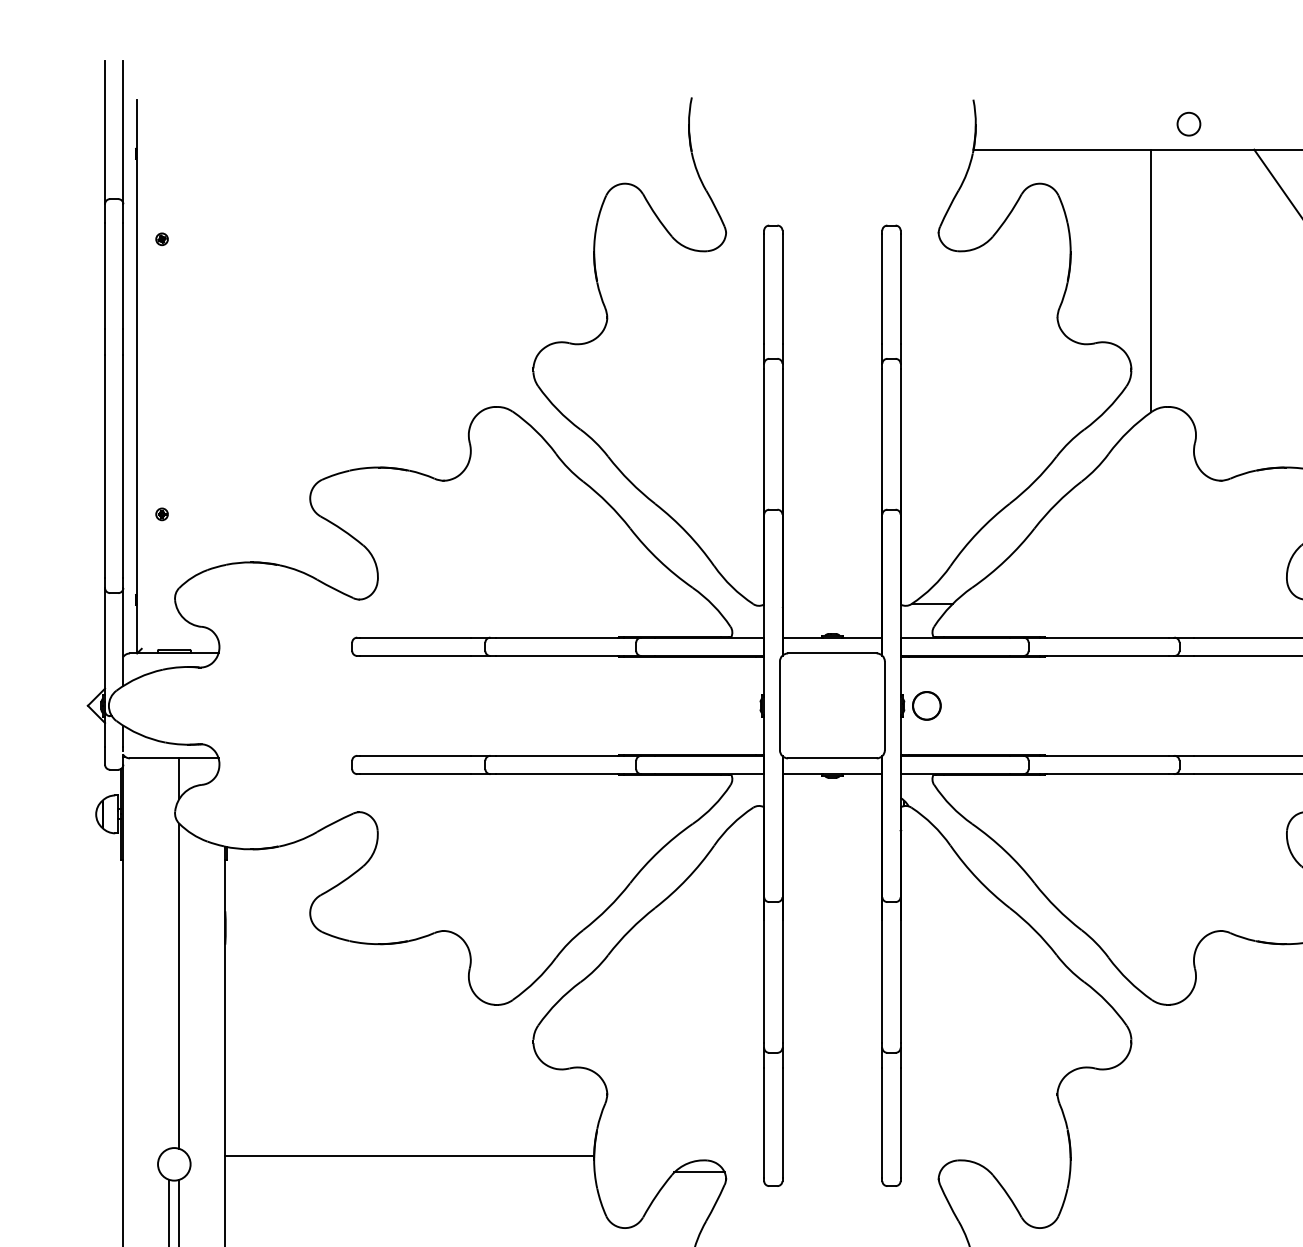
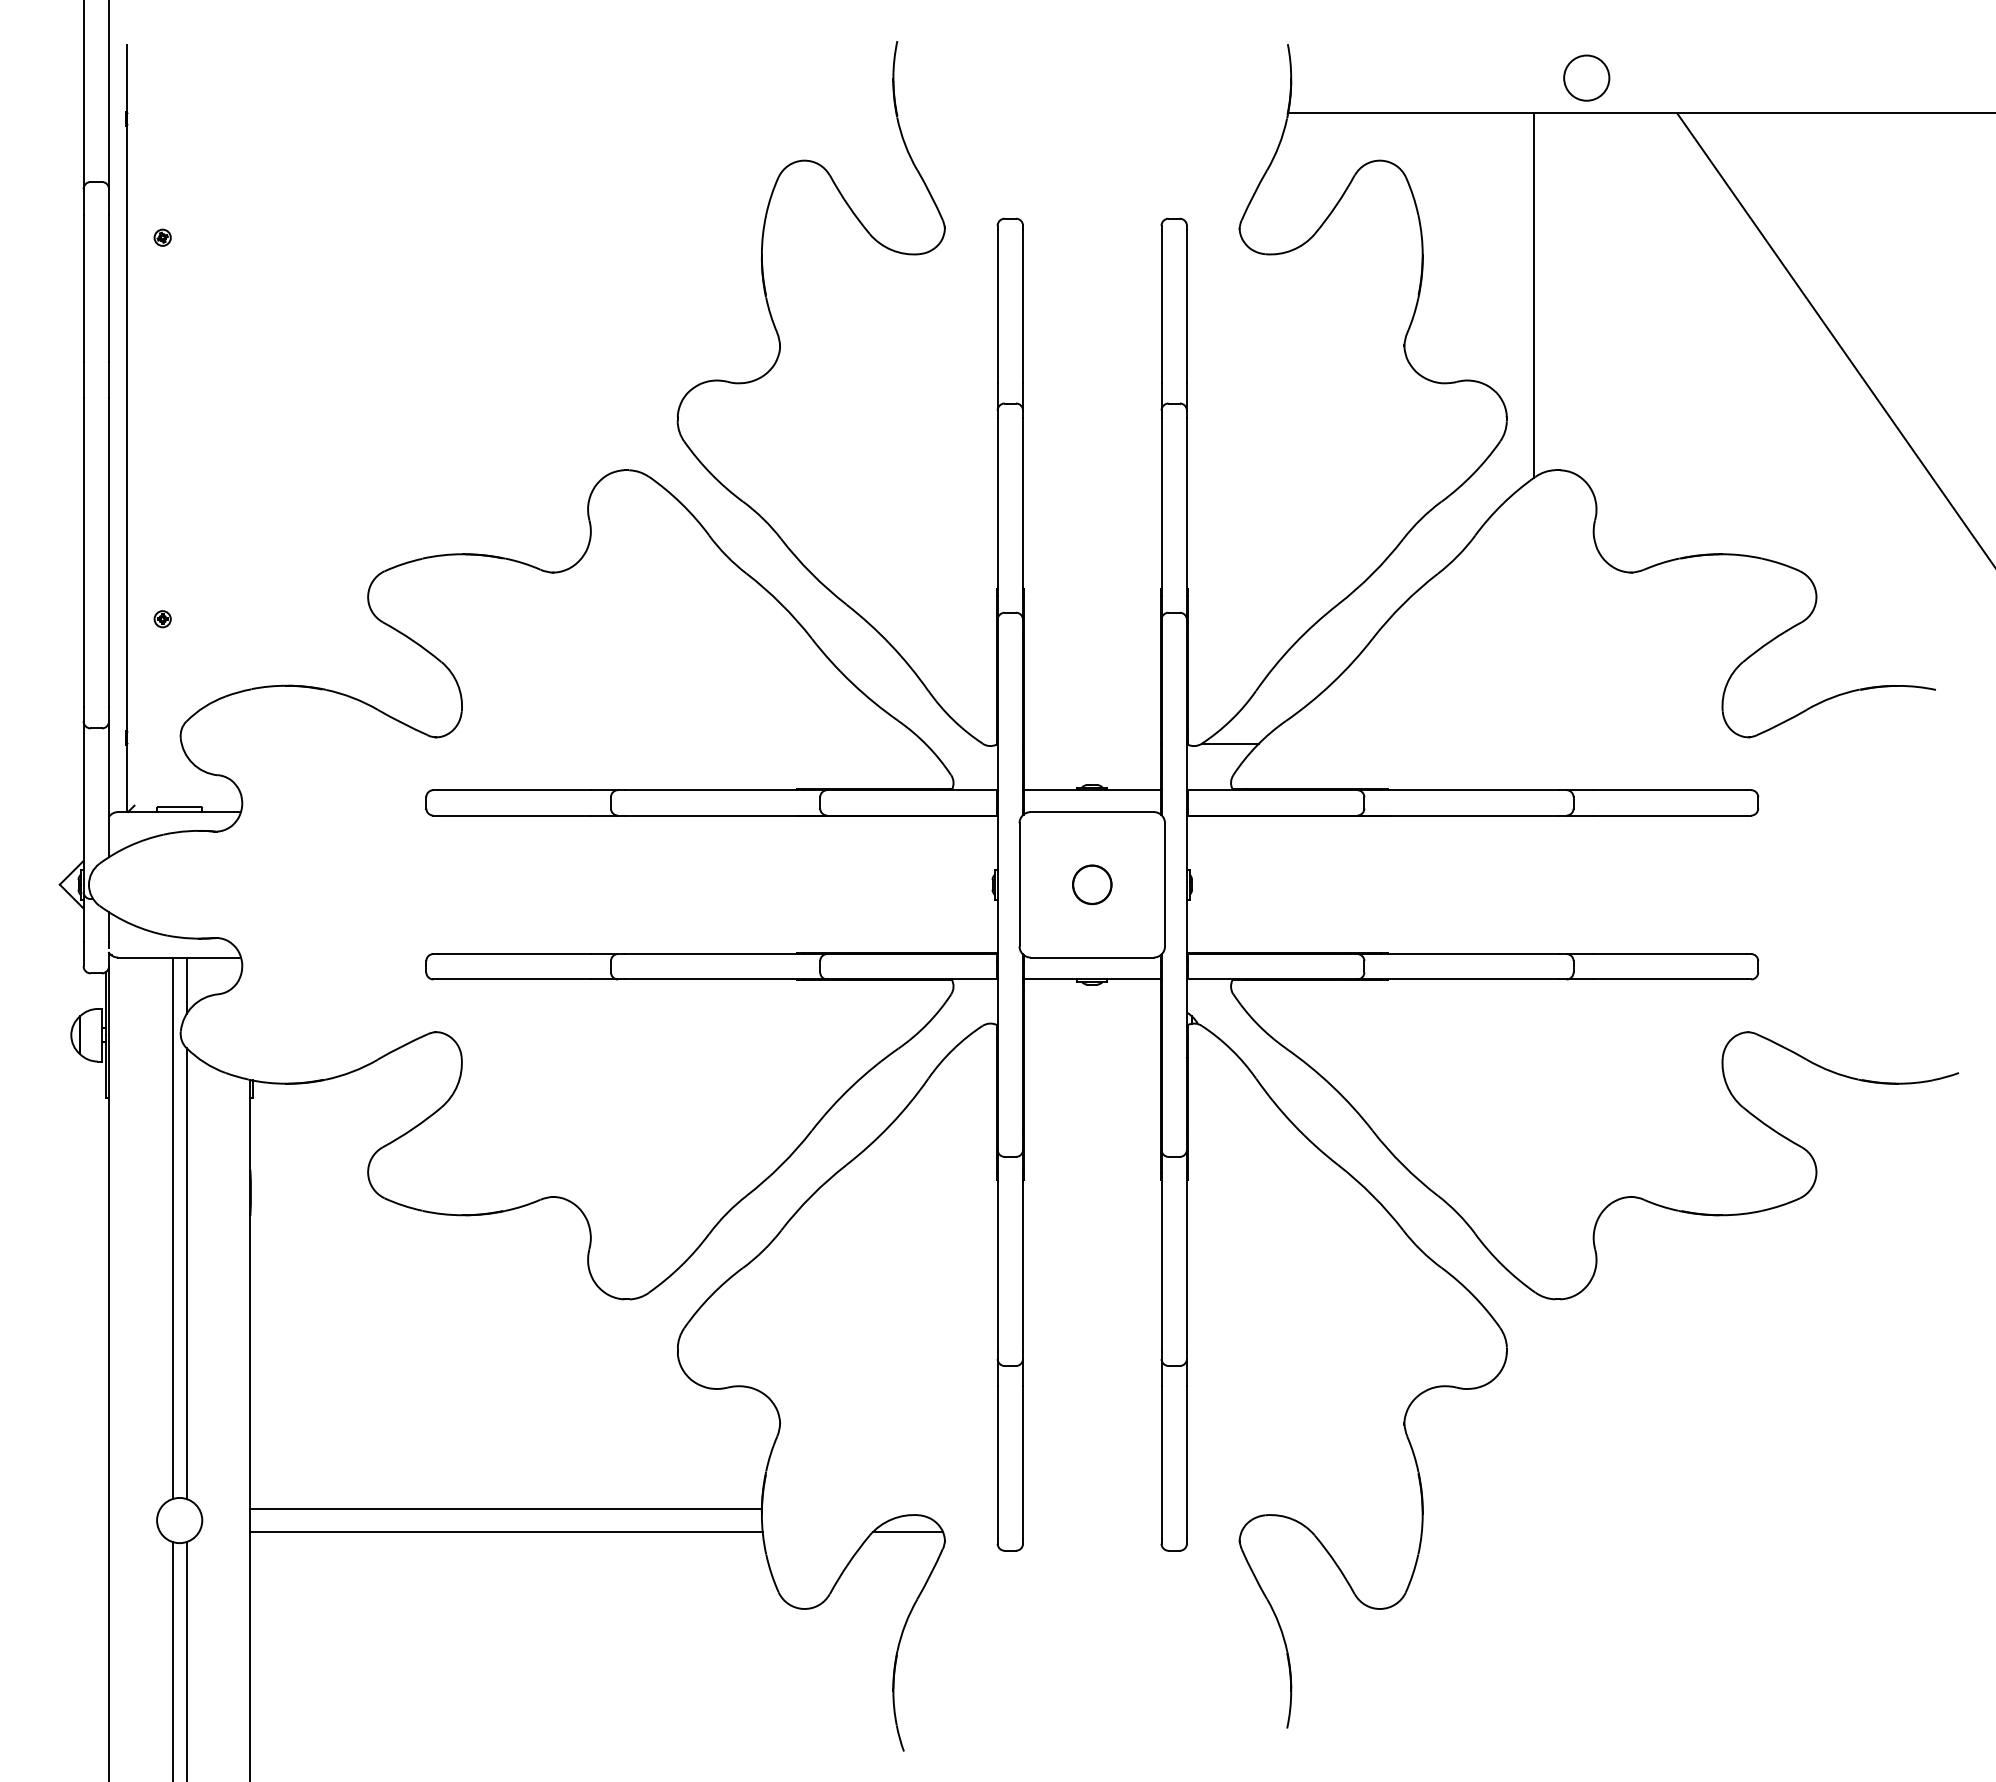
circle: (1188, 123) -> (1586, 77), size x1.43
part: (927, 705) -> (1092, 884), moved
line: (169, 953) -> (172, 1228), added
line: (409, 1172) -> (506, 1531), added

